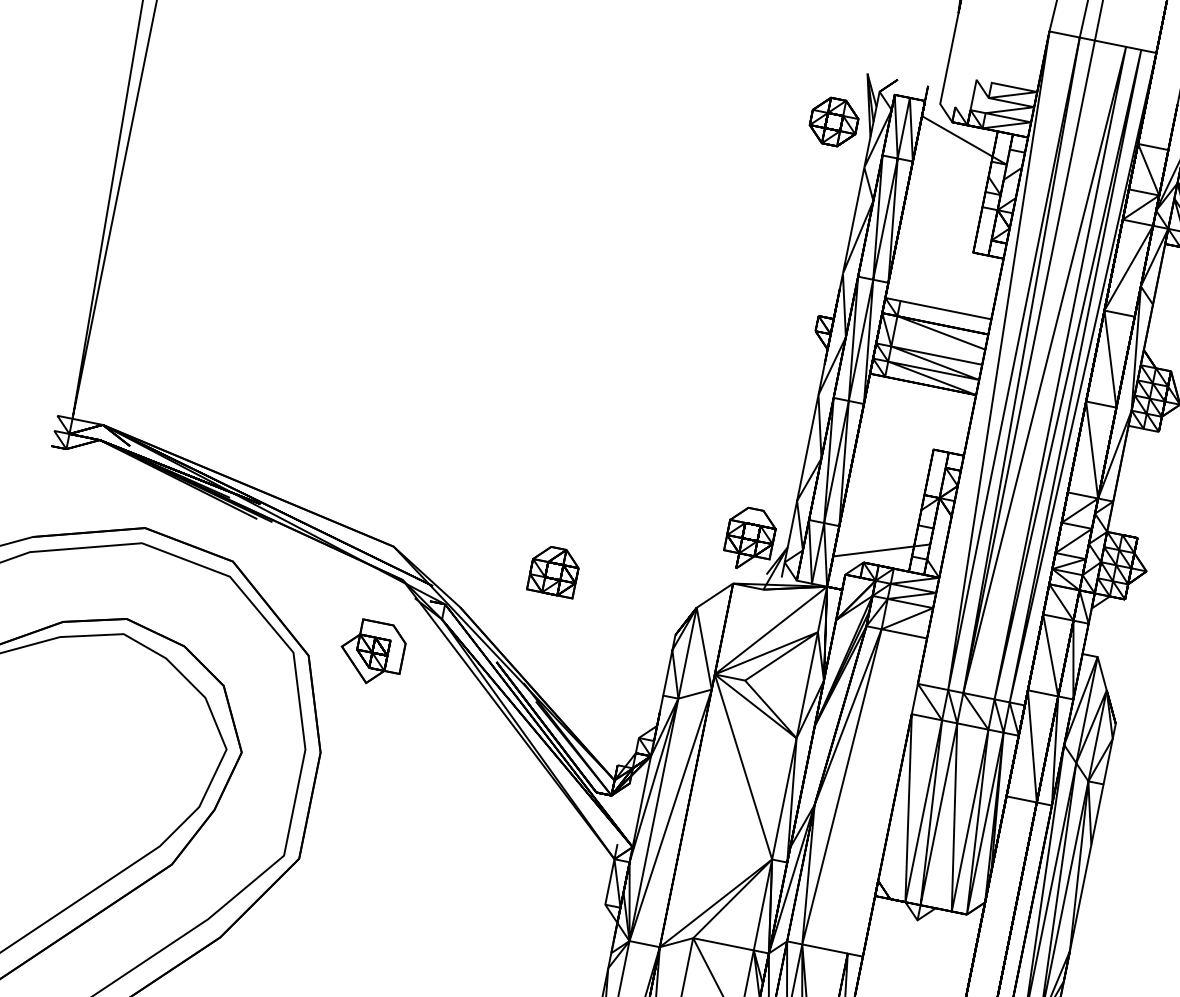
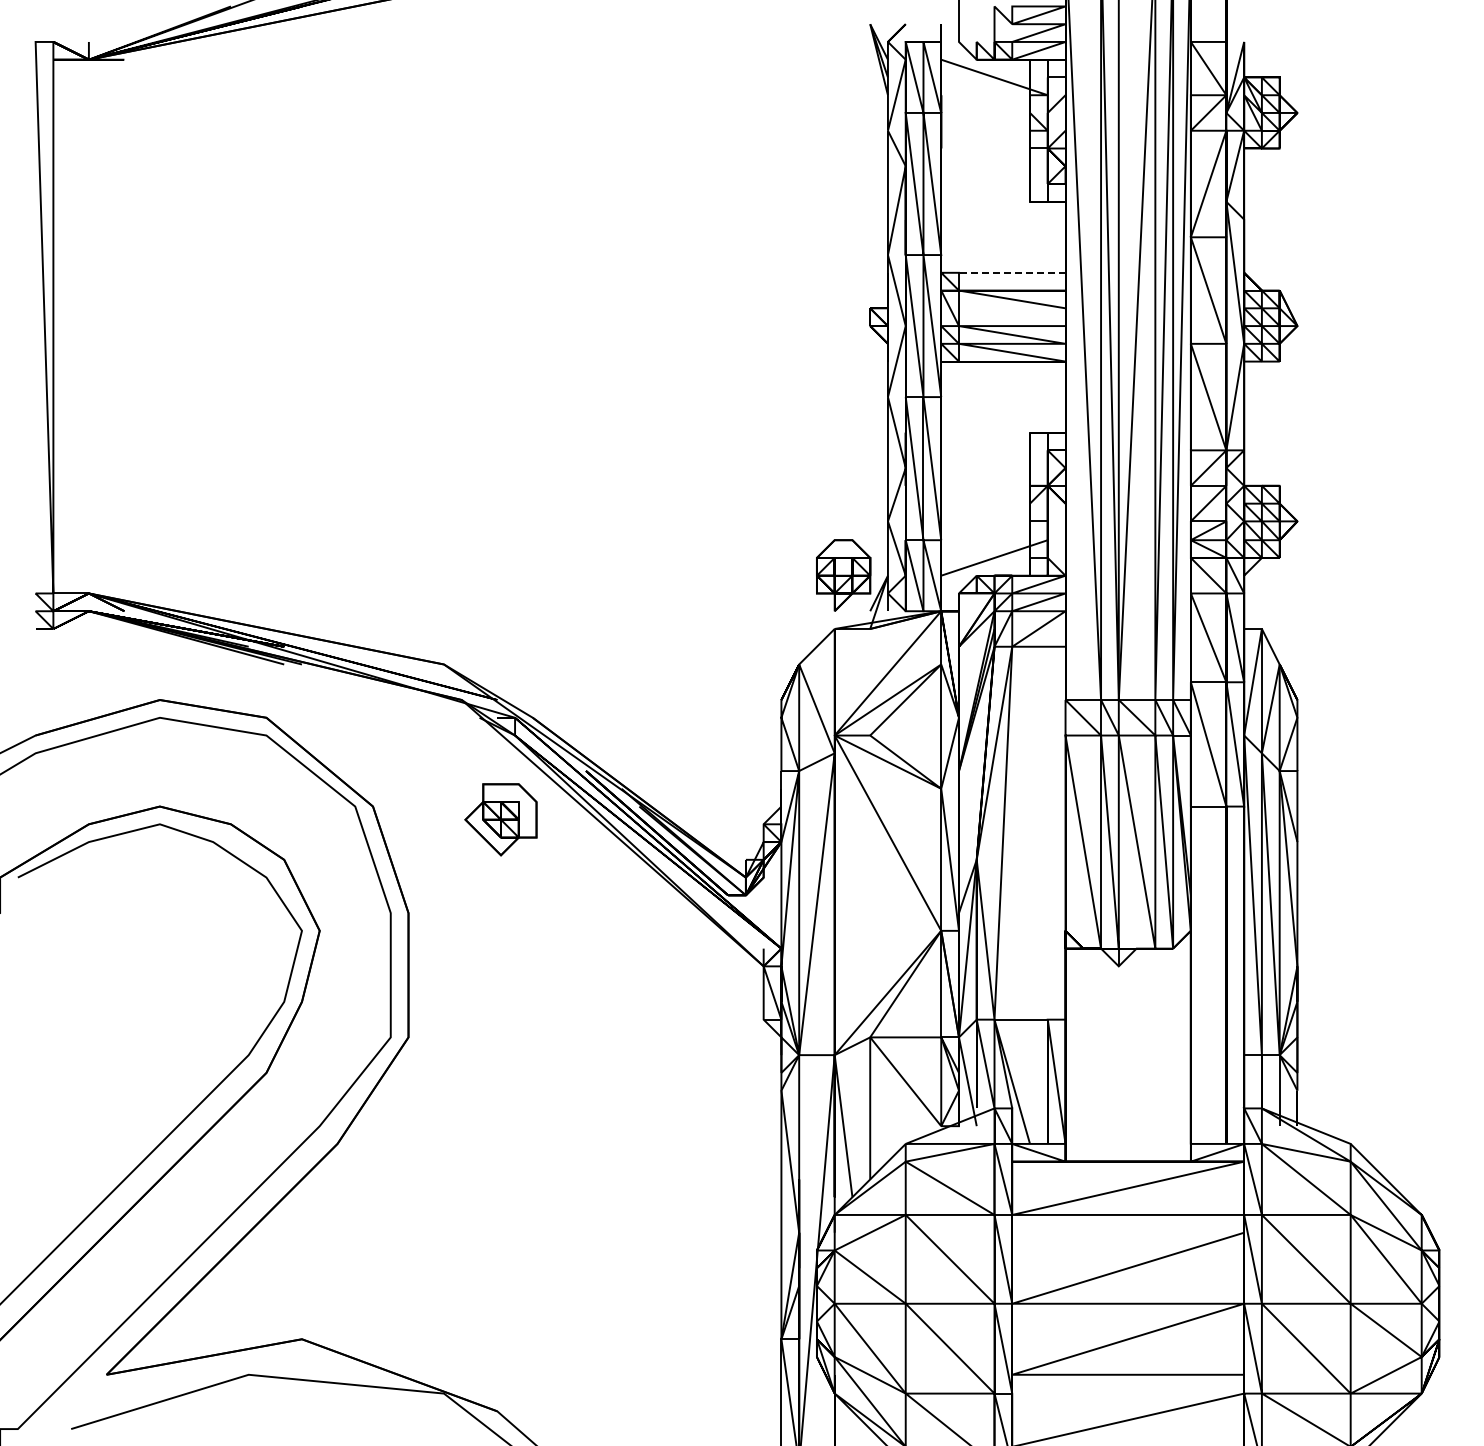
part: (834, 121) -> (843, 85), removed
line: (945, 309) -> (1011, 272), solid -> dashed
part: (554, 571) -> (630, 655), removed
part: (371, 652) -> (500, 819), moved

